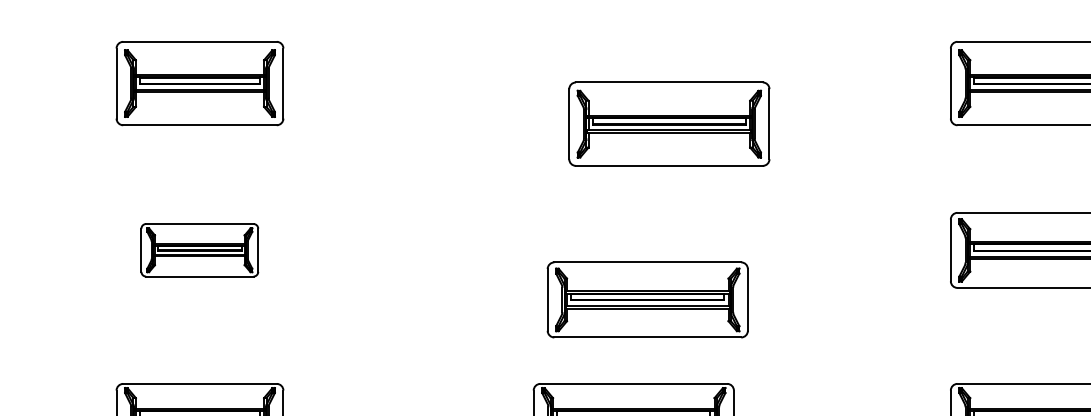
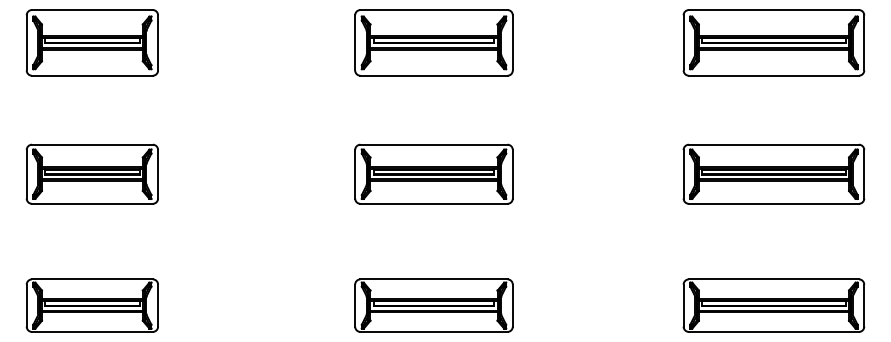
part: (668, 123) -> (433, 42), moved
part: (198, 249) -> (91, 173), size x1.43
part: (647, 298) -> (433, 173), moved

